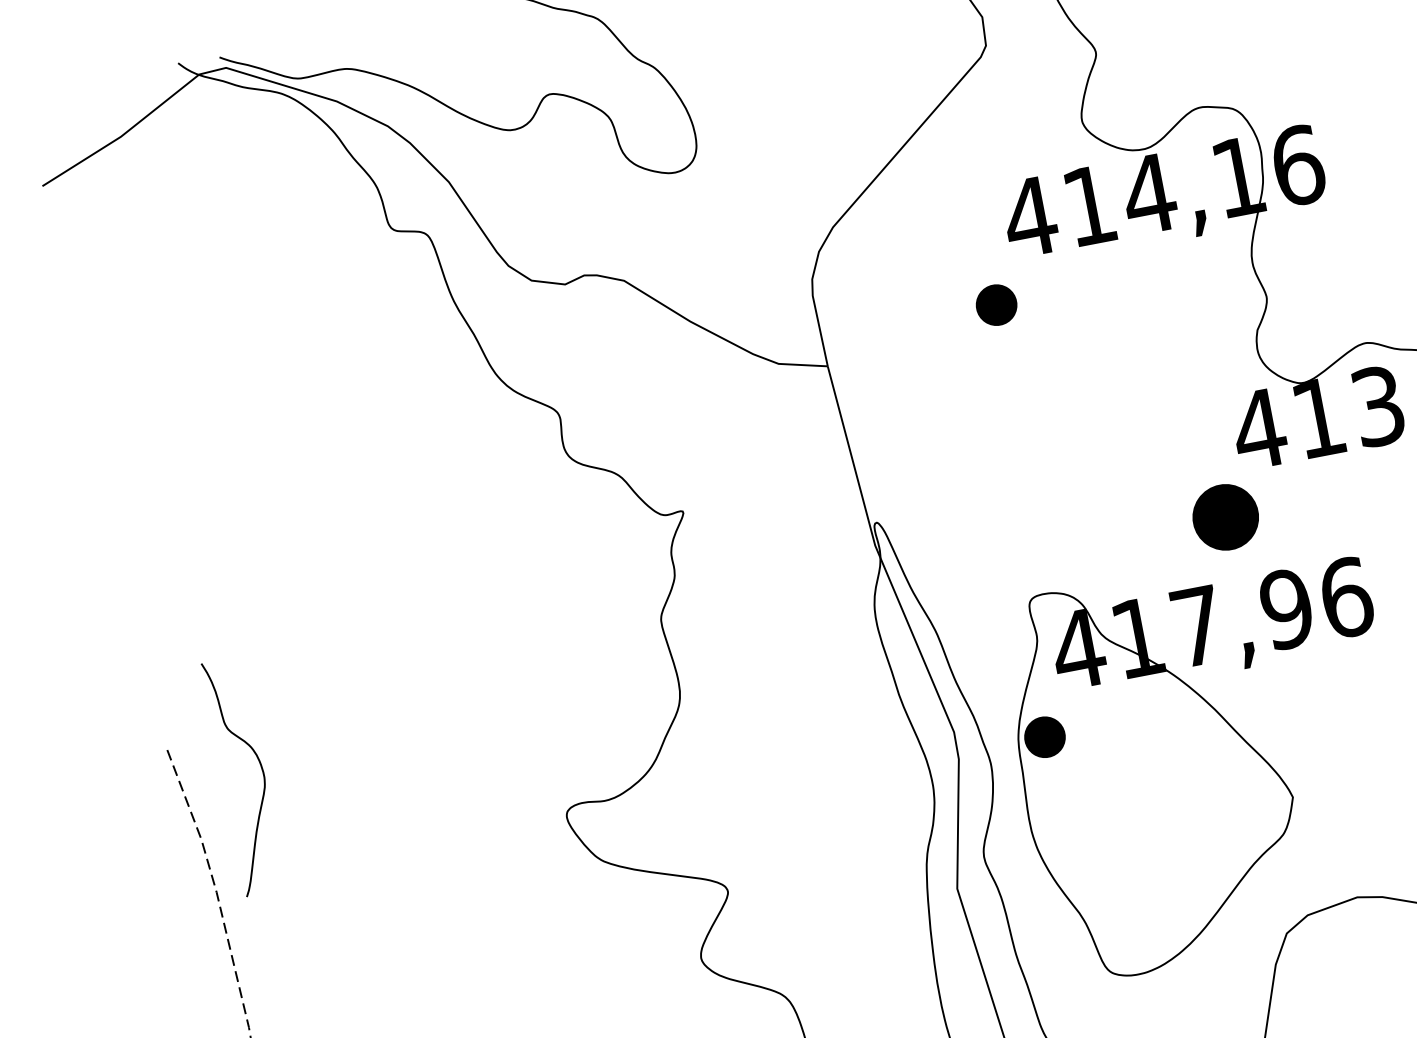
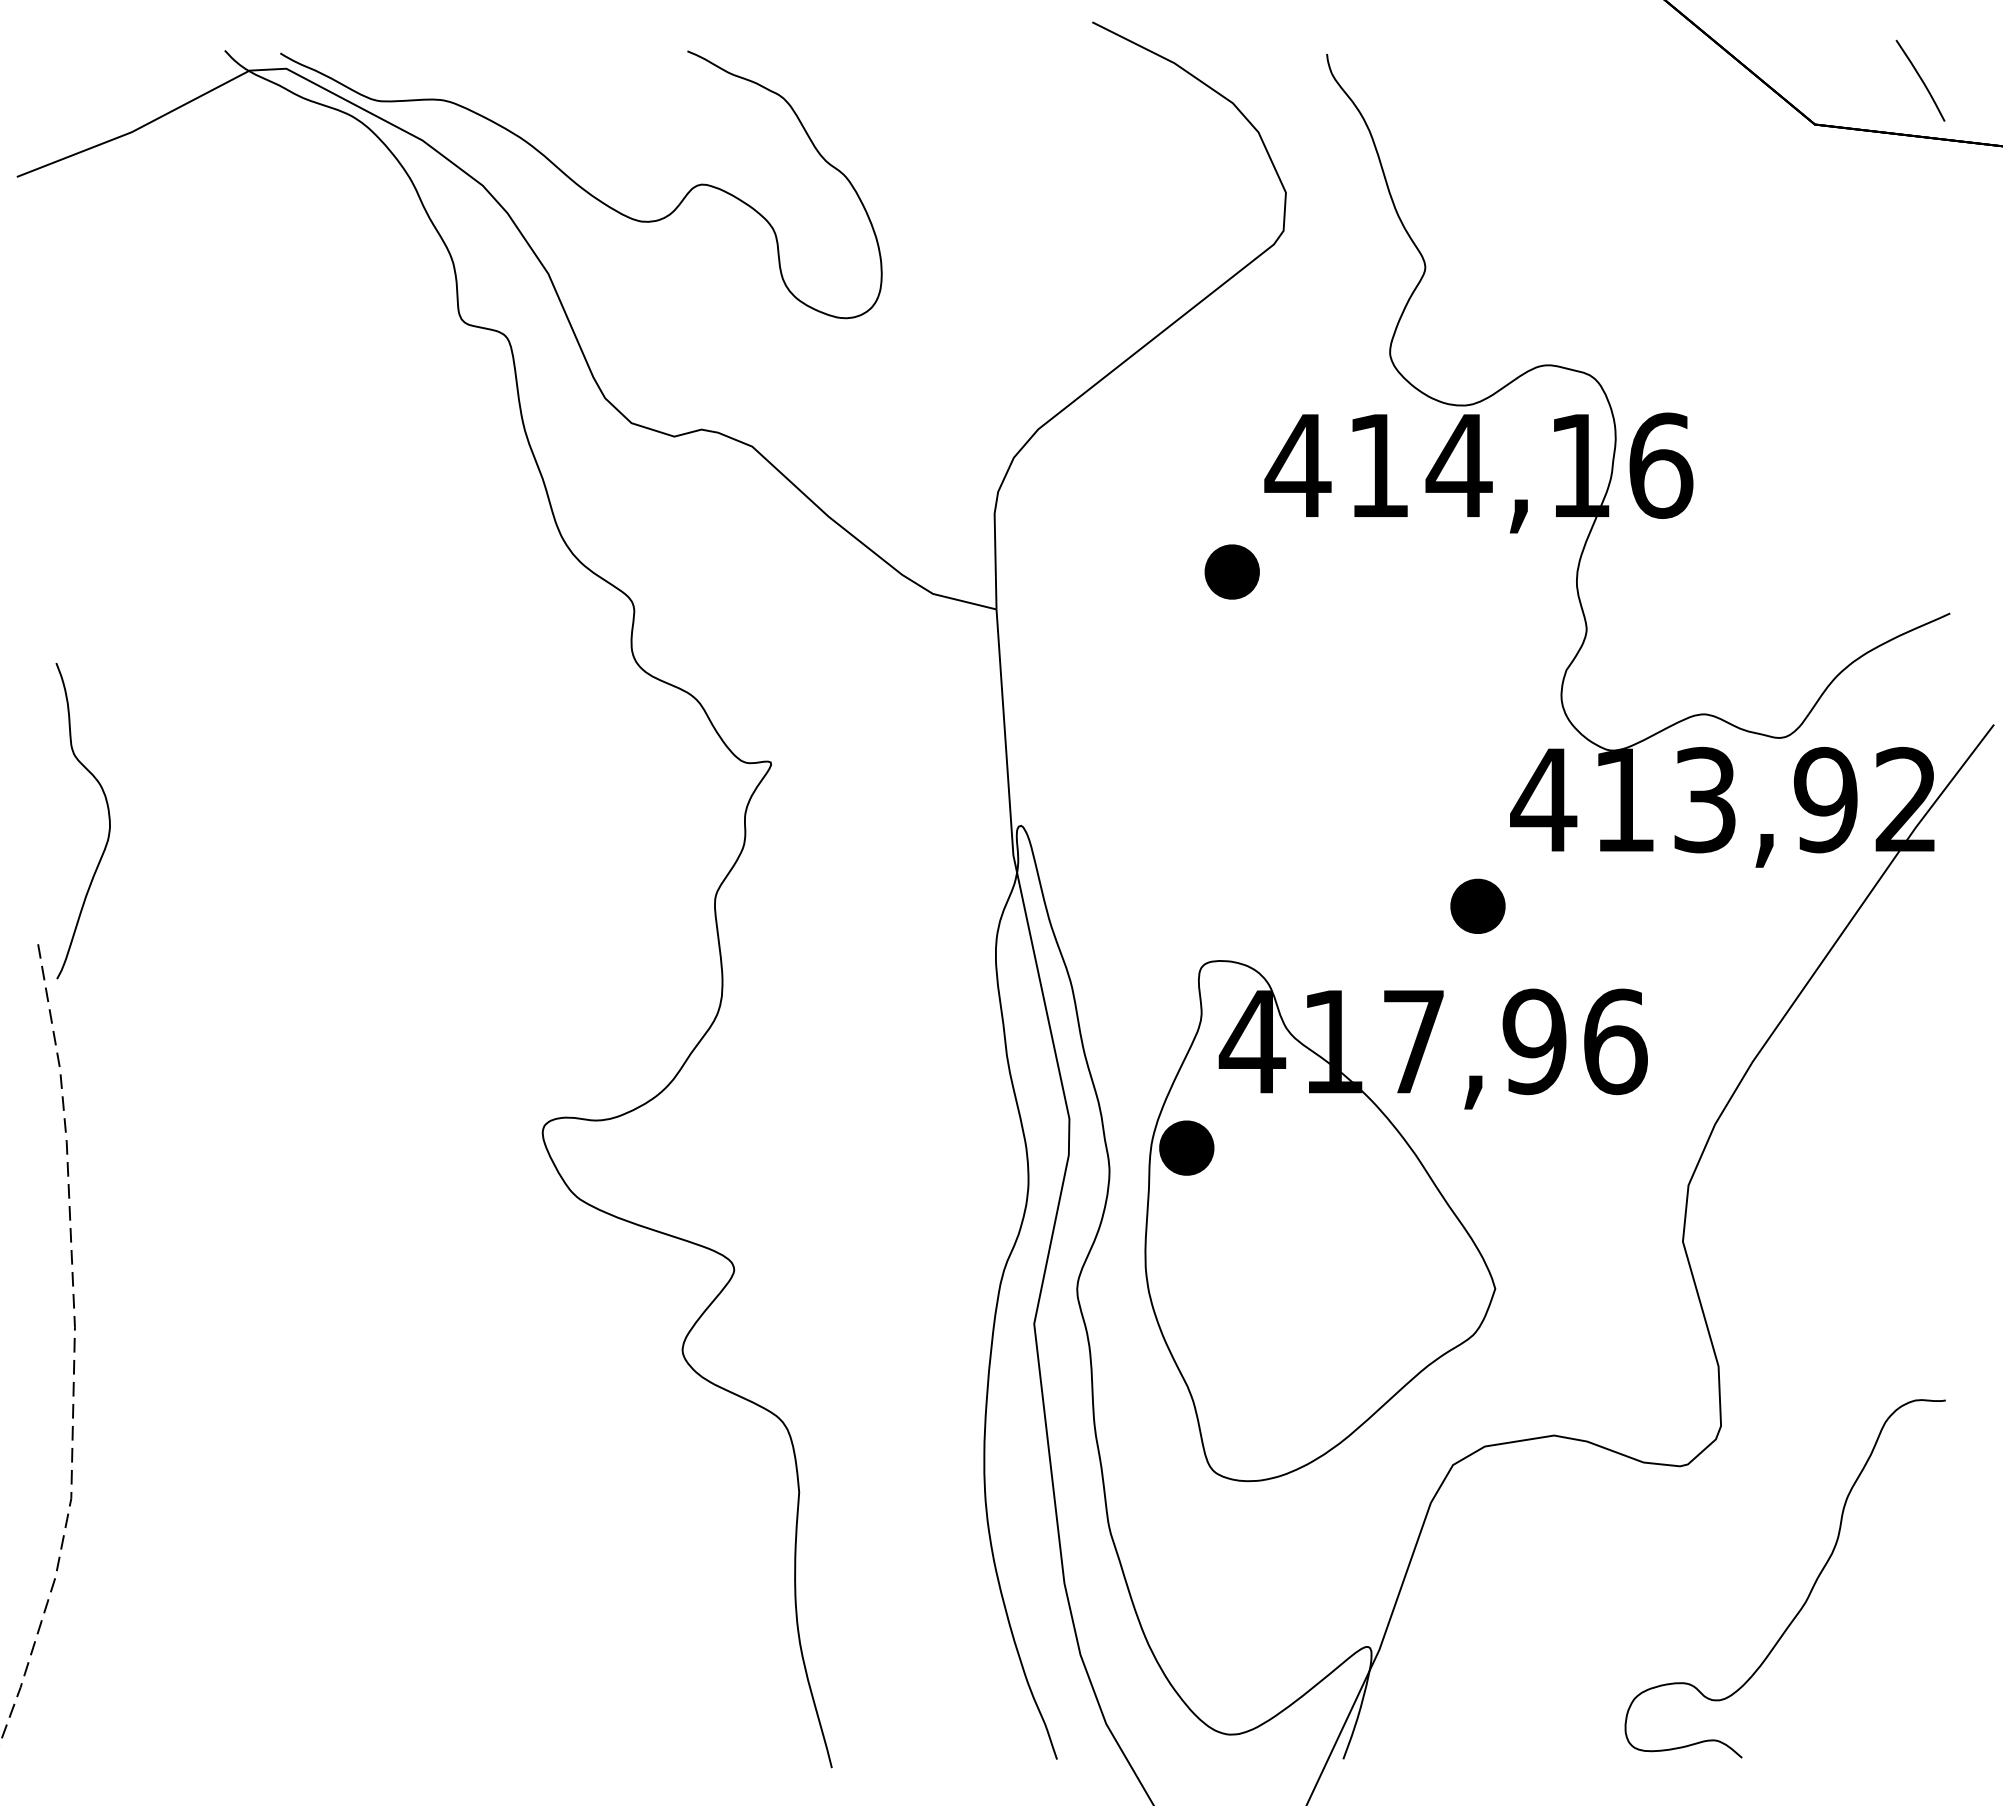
part: (1225, 516) -> (1477, 905), size x0.62
curve: (262, 771) -> (108, 819), moved

